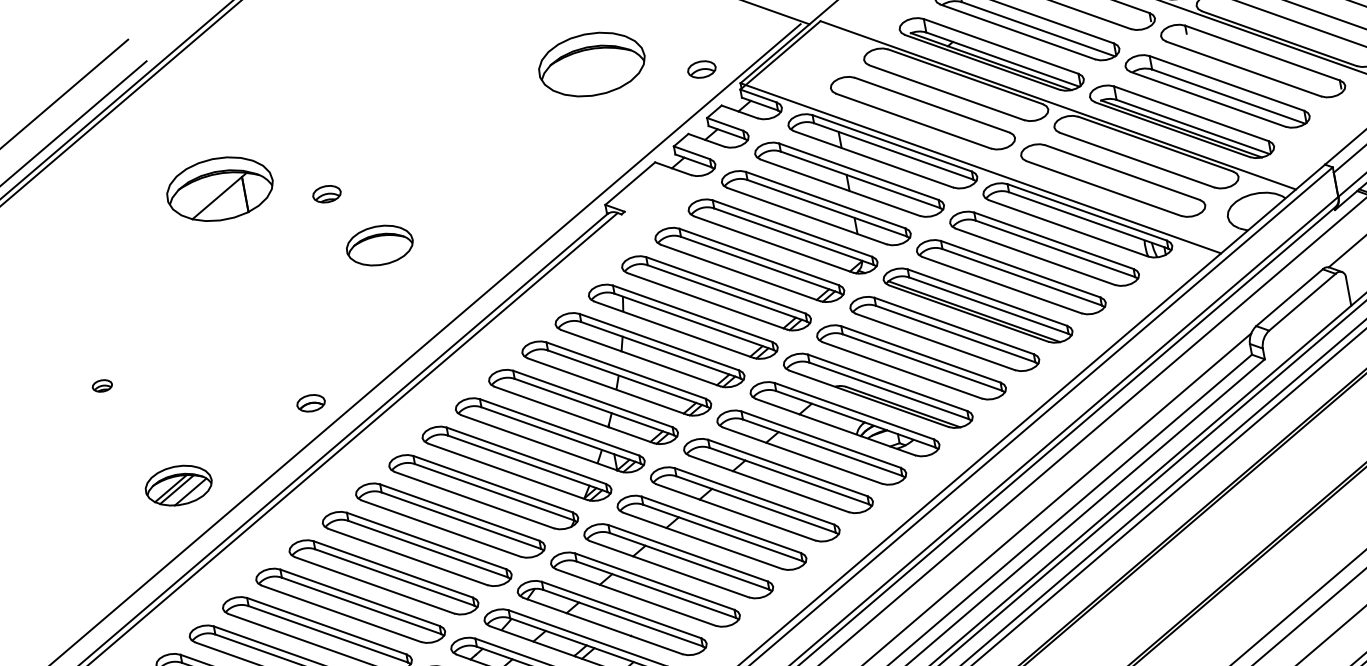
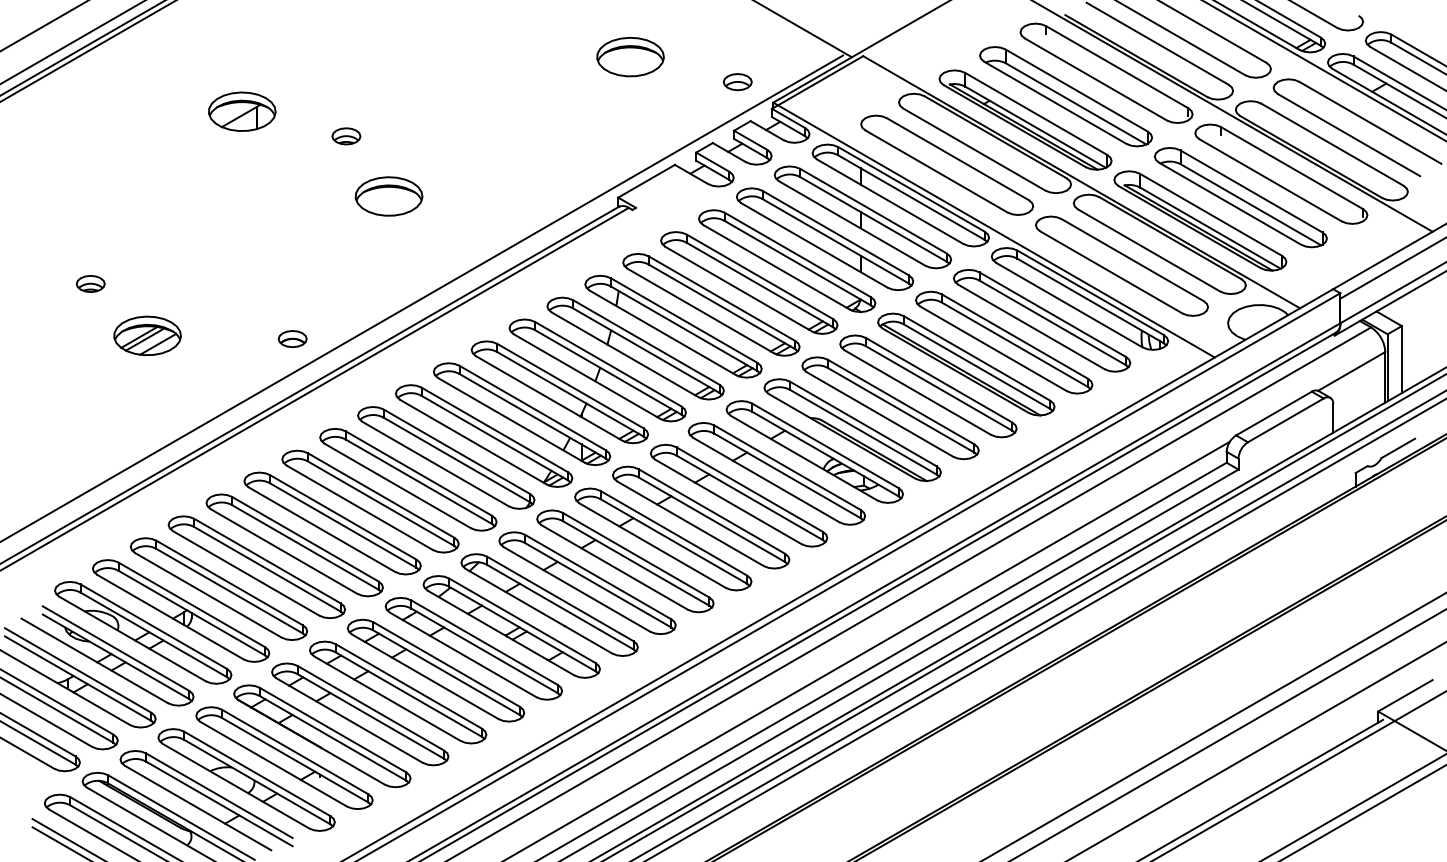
part: (591, 63) -> (630, 56), size x0.62
part: (220, 188) -> (242, 111), size x0.62
part: (102, 385) -> (90, 283), size x1.43
part: (178, 485) -> (147, 335), moved

